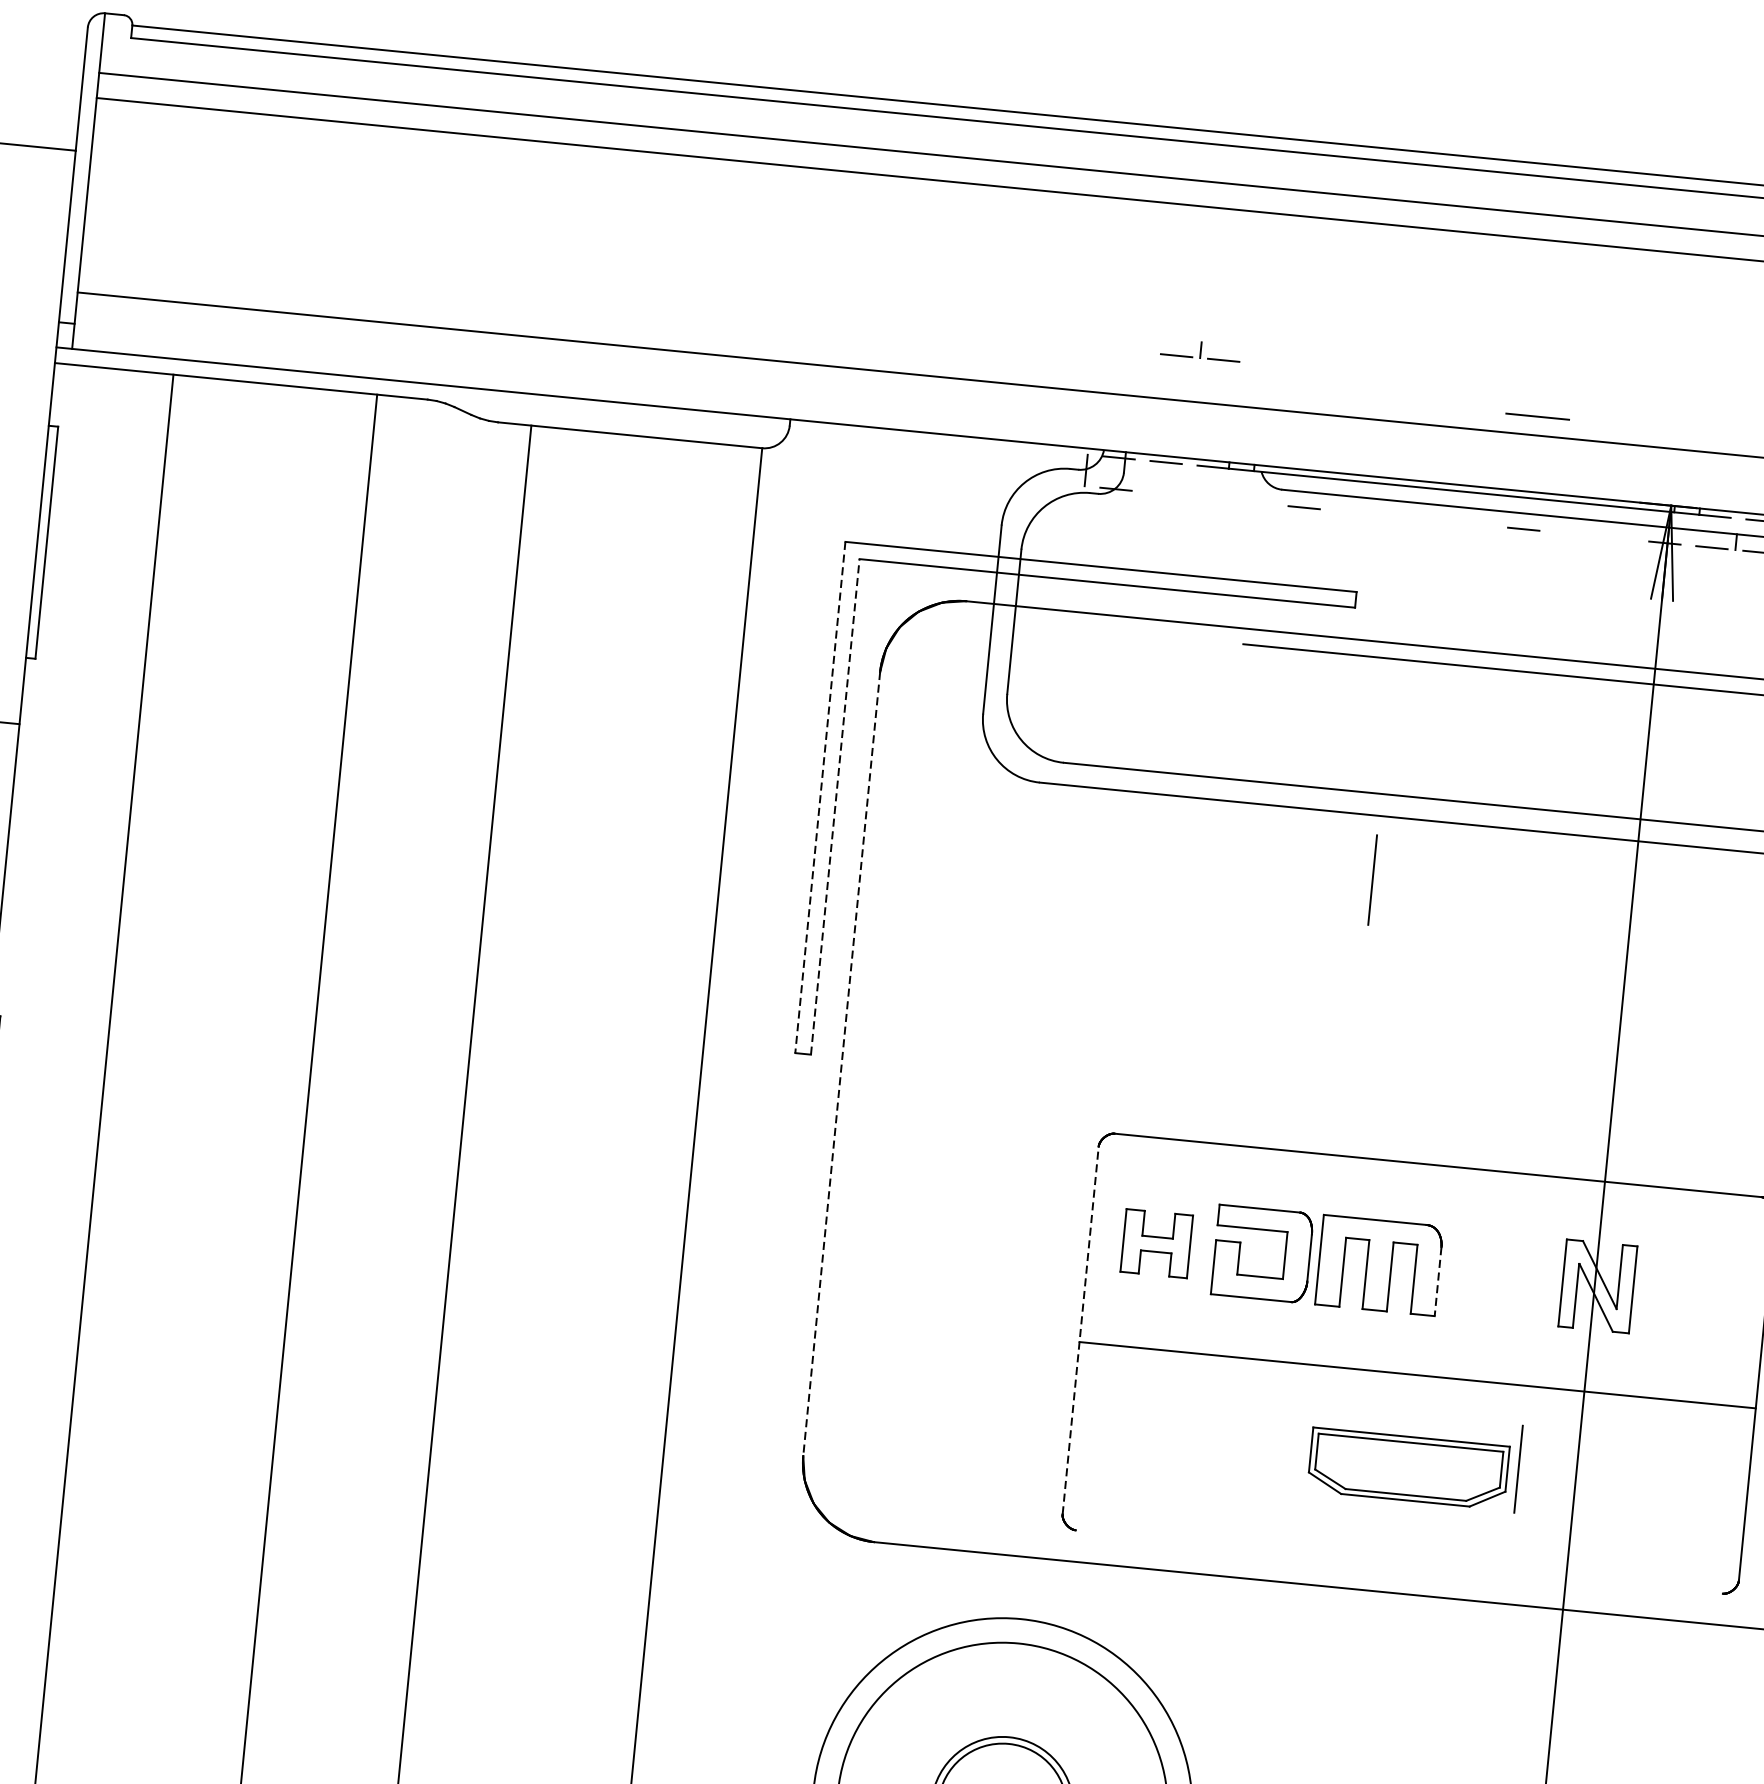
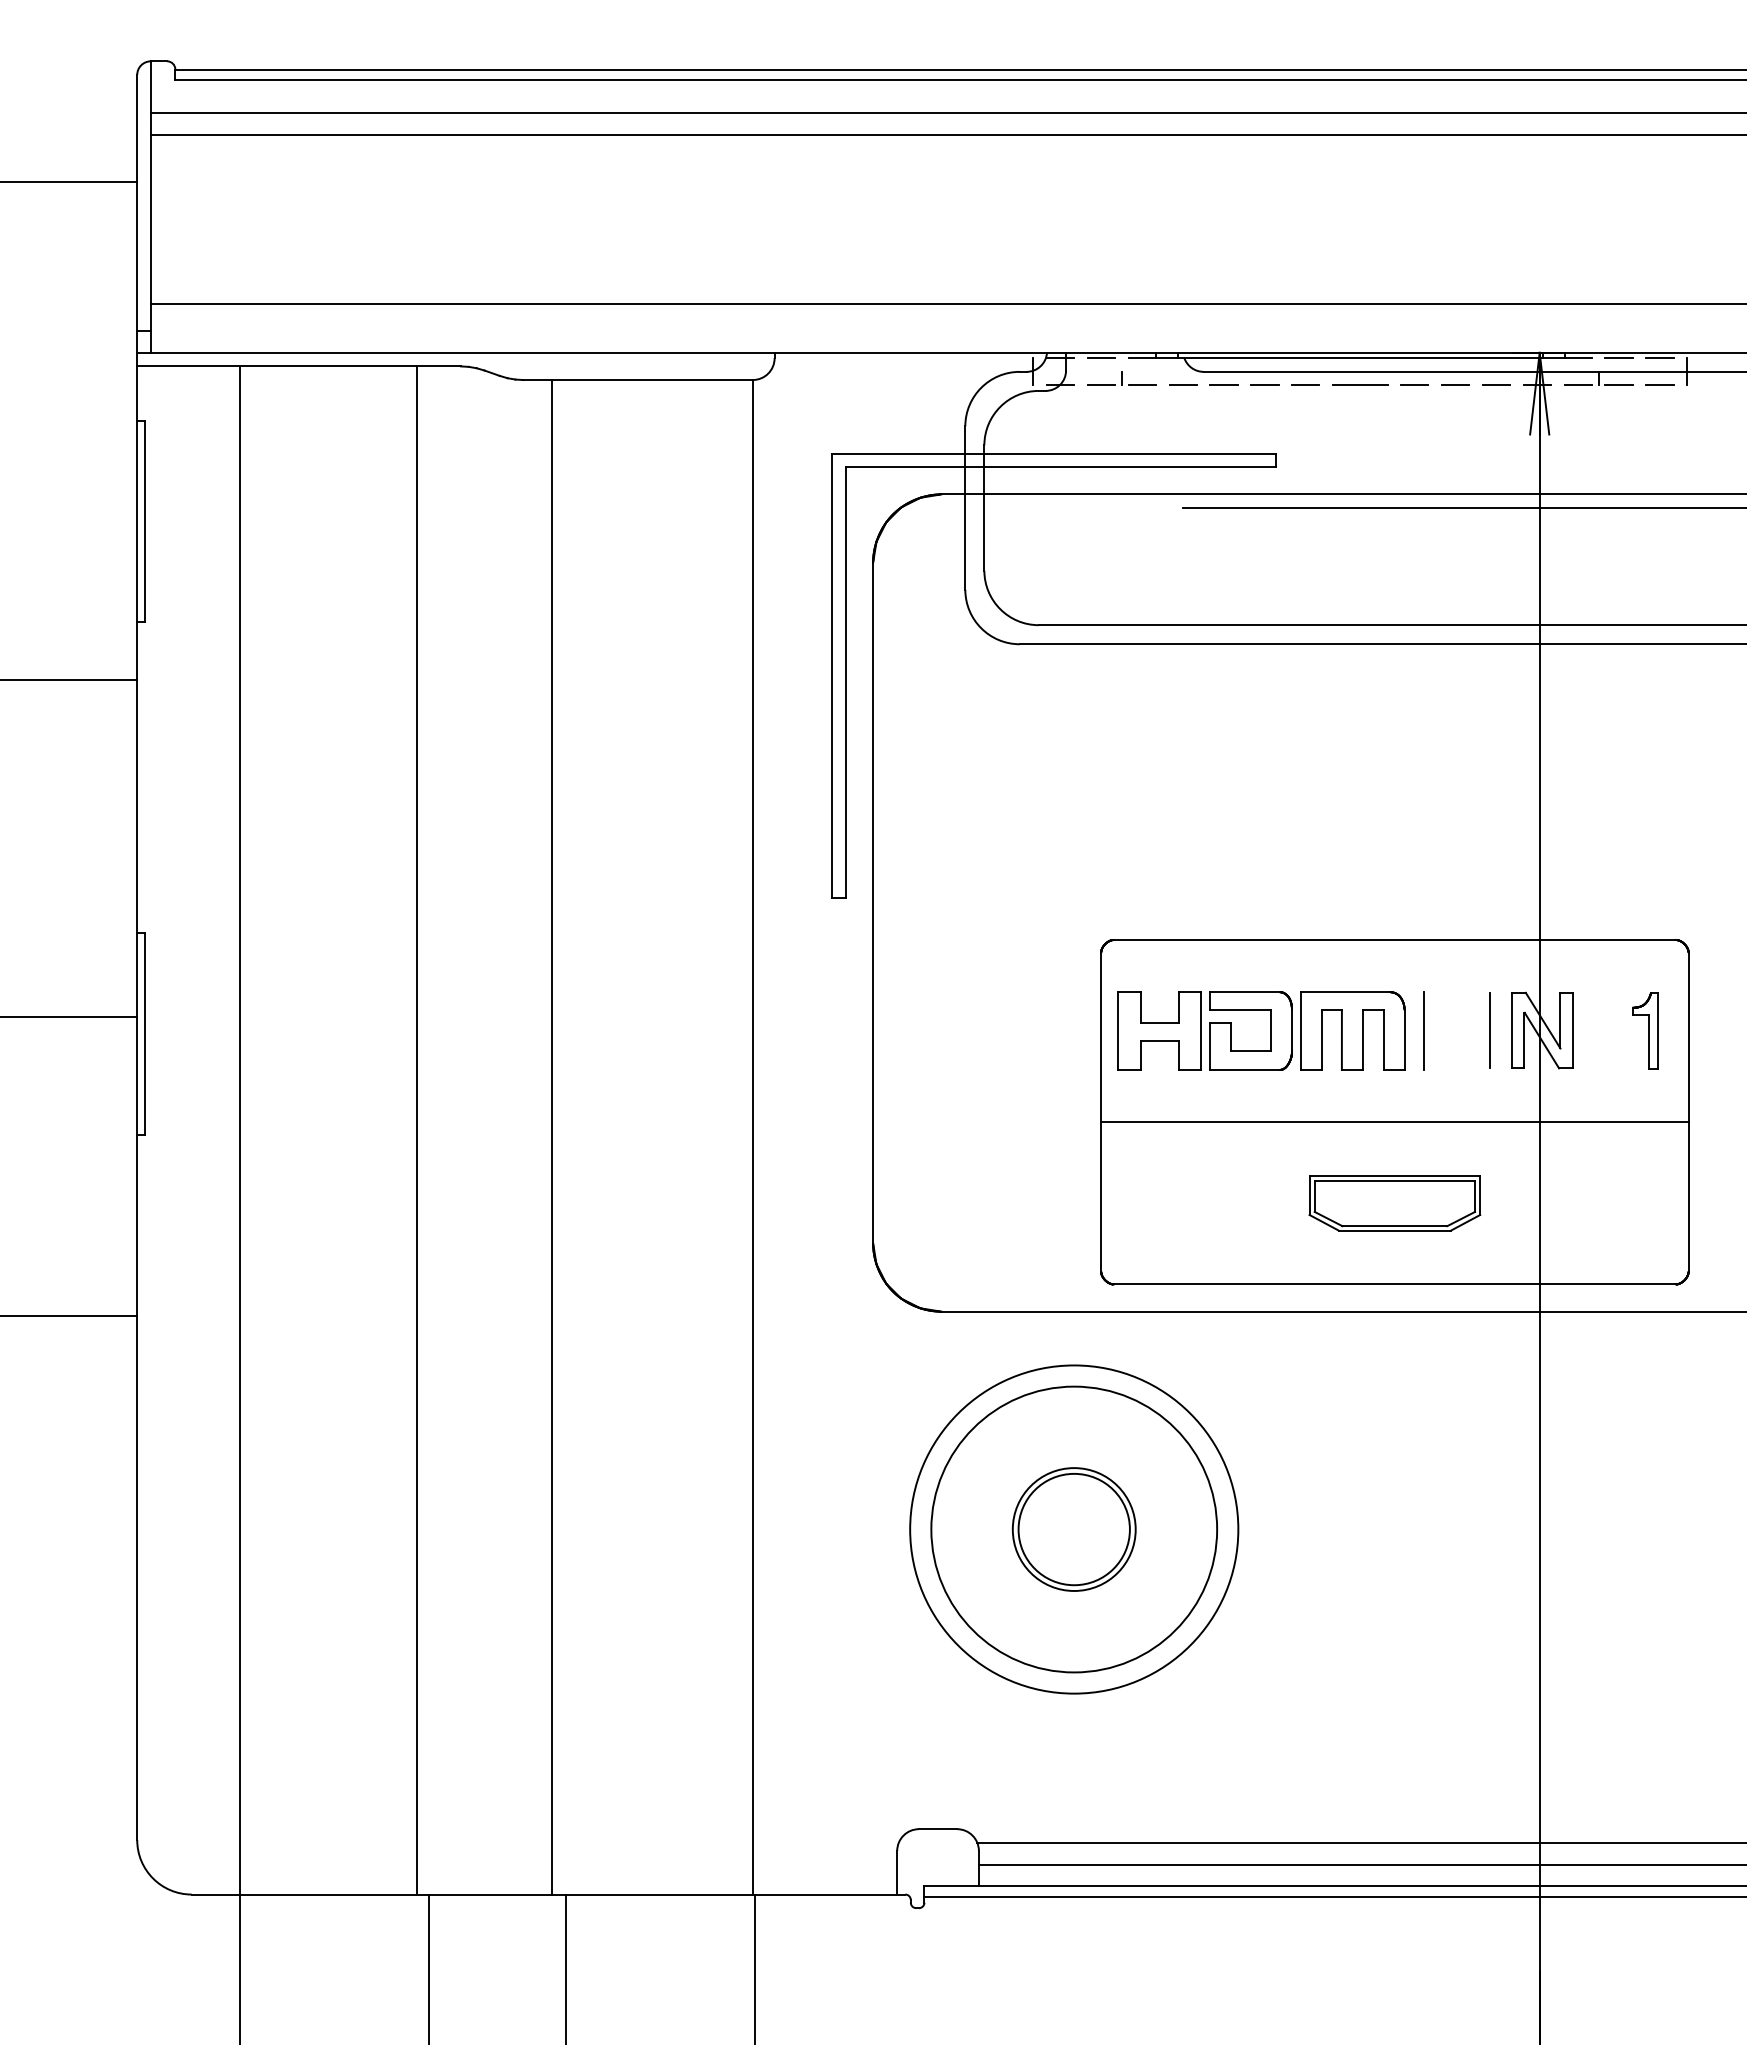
part: (1200, 349) -> (1121, 378), moved
line: (1538, 415) -> (1360, 384), moved
line: (1256, 503) -> (1182, 385), added
line: (1350, 512) -> (1264, 385), added
line: (1398, 515) -> (1305, 384), added
line: (1570, 532) -> (1455, 384), added
line: (1617, 538) -> (1496, 385), added
line: (820, 798) -> (832, 676), dashed -> solid
line: (834, 805) -> (845, 681), dashed -> solid
line: (1371, 879) -> (1423, 1030), moved
line: (842, 1064) -> (873, 903), dashed -> solid
part: (1157, 1243) -> (1159, 1030), size x1.43
line: (1438, 1281) -> (1404, 1039), dashed -> solid
part: (1716, 1297) -> (1645, 1030), added
line: (1080, 1330) -> (1101, 1112), dashed -> solid
line: (1518, 1469) -> (1489, 1030), moved
line: (1398, 1562) -> (1394, 1284), added

